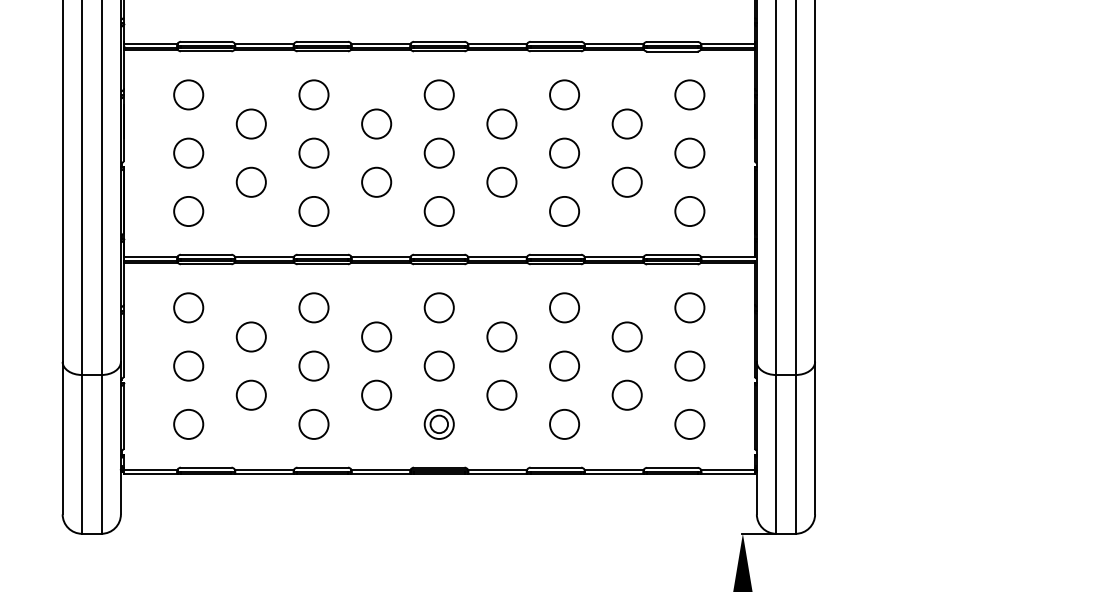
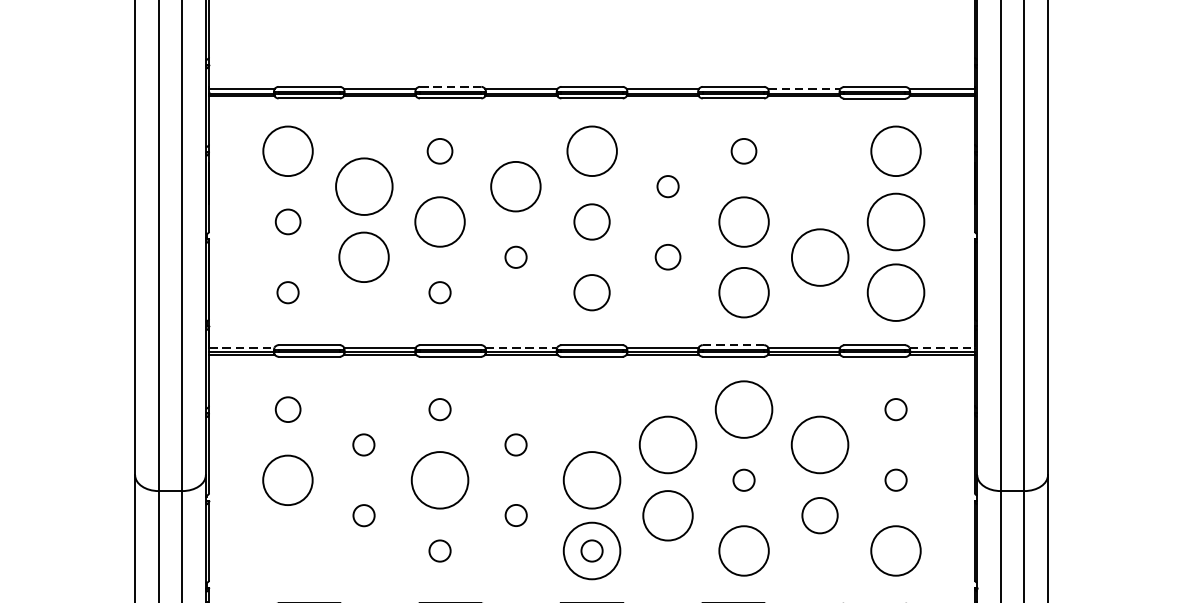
line: (323, 41) -> (451, 86), solid -> dashed
line: (614, 43) -> (804, 88), solid -> dashed
circle: (188, 94) -> (287, 150), size x1.4
circle: (313, 94) -> (439, 150), size x0.7
circle: (438, 94) -> (591, 150), size x1.4
circle: (564, 94) -> (743, 150), size x0.7
circle: (689, 94) -> (895, 150), size x1.4
circle: (250, 123) -> (363, 185), size x1.6
circle: (376, 123) -> (515, 185), size x1.4
circle: (501, 123) -> (667, 185), size x0.6
circle: (626, 123) -> (819, 185), removed
circle: (188, 152) -> (287, 221), size x0.7
circle: (313, 152) -> (439, 221), size x1.4
circle: (564, 152) -> (743, 221), size x1.4
circle: (689, 152) -> (895, 221), size x1.6
circle: (250, 181) -> (363, 256), size x1.4
circle: (376, 181) -> (515, 256), size x0.6
circle: (501, 181) -> (667, 256), size x0.7
circle: (626, 181) -> (819, 256), size x1.6
circle: (188, 211) -> (287, 292), size x0.6
circle: (313, 211) -> (439, 292), size x0.6
circle: (564, 211) -> (743, 292), size x1.4
circle: (689, 211) -> (895, 292), size x1.6
line: (556, 254) -> (734, 344), solid -> dashed
line: (150, 256) -> (241, 347), solid -> dashed
line: (381, 256) -> (521, 347), solid -> dashed
line: (727, 256) -> (941, 347), solid -> dashed
circle: (188, 307) -> (287, 409), size x0.7
circle: (313, 307) -> (439, 409), size x0.6
circle: (438, 307) -> (591, 409), removed
circle: (564, 307) -> (743, 409), size x1.6
circle: (689, 307) -> (895, 409), size x0.6
circle: (250, 336) -> (363, 444), size x0.6
circle: (376, 336) -> (515, 444), size x0.6
circle: (501, 336) -> (667, 444), size x1.6
circle: (626, 336) -> (819, 444), size x1.6
circle: (188, 365) -> (287, 479), size x1.4
circle: (313, 365) -> (439, 479), size x1.6
circle: (438, 365) -> (591, 479), size x1.6
circle: (564, 365) -> (743, 479), size x0.6
circle: (689, 365) -> (895, 479), size x0.6
circle: (250, 394) -> (363, 514), size x0.6
circle: (376, 394) -> (515, 514), size x0.6
circle: (501, 394) -> (667, 514), size x1.4
circle: (438, 423) -> (591, 549), size x1.6
circle: (188, 424) -> (287, 551), removed
circle: (313, 424) -> (439, 551), size x0.6
circle: (564, 424) -> (743, 551), size x1.4
circle: (689, 424) -> (895, 551), size x1.4

